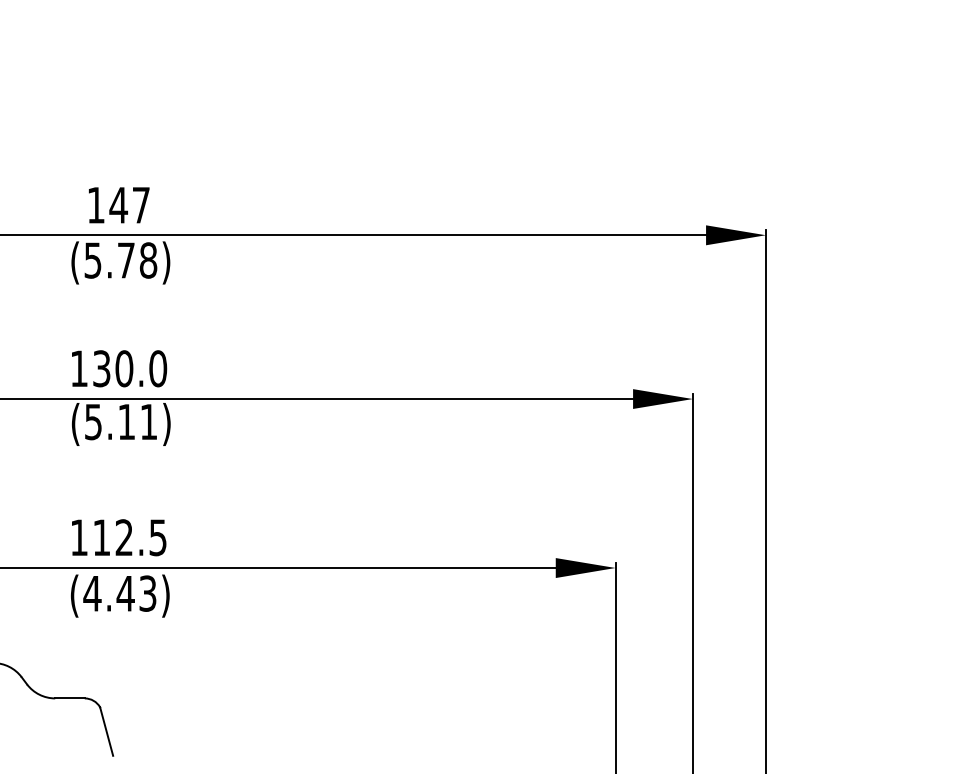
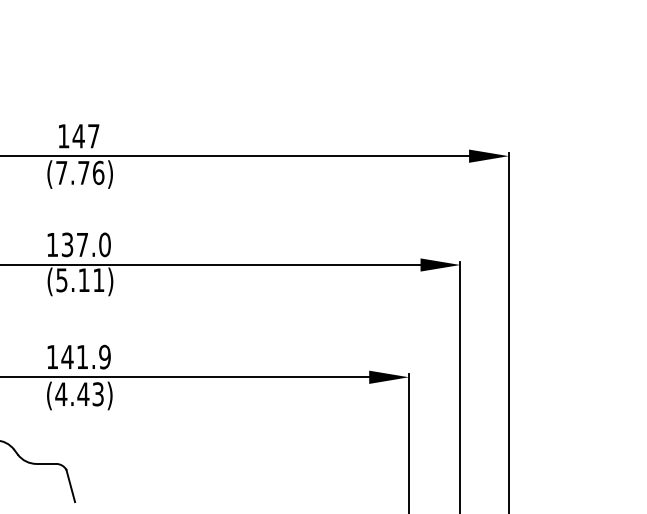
text: (121, 259) -> (80, 172), (5.78) -> (7.76)
text: (124, 368) -> (82, 244), 130.0 -> 137.0
text: (128, 536) -> (85, 356), 112.5 -> 141.9

